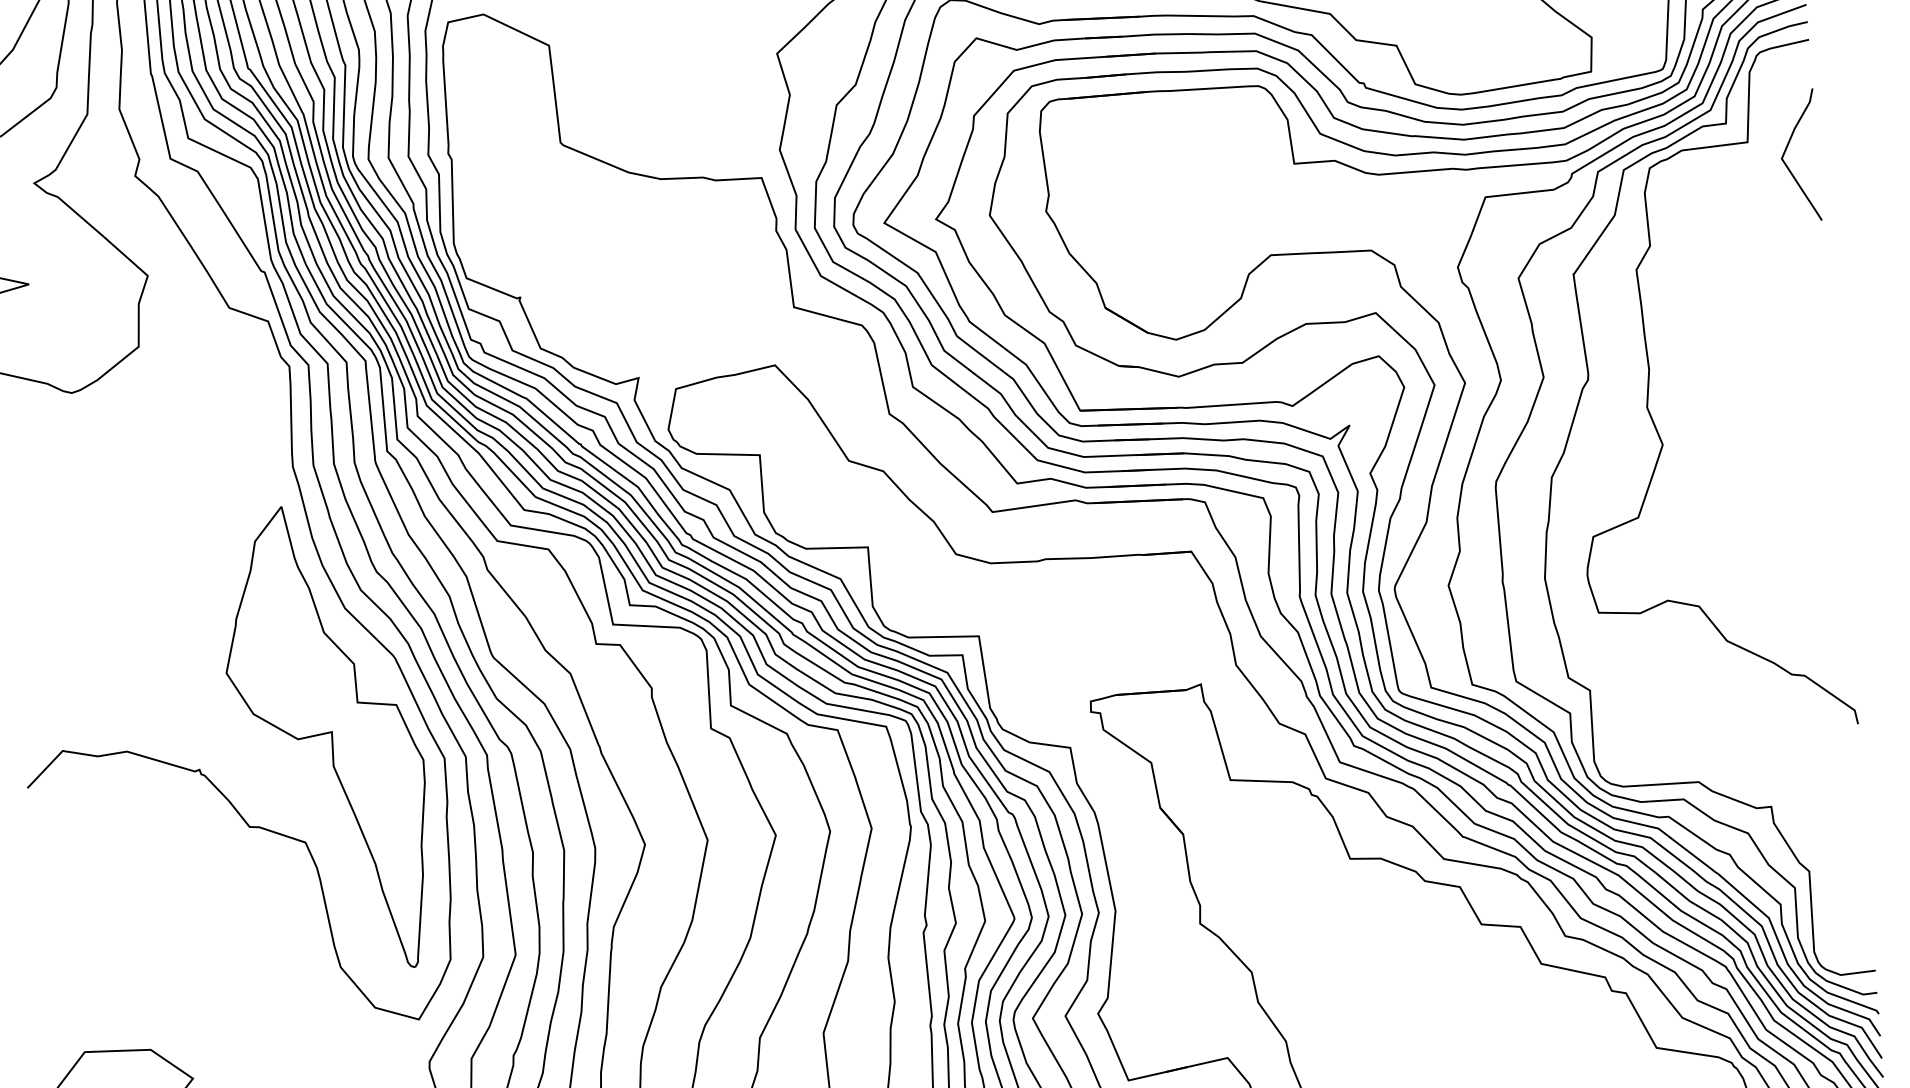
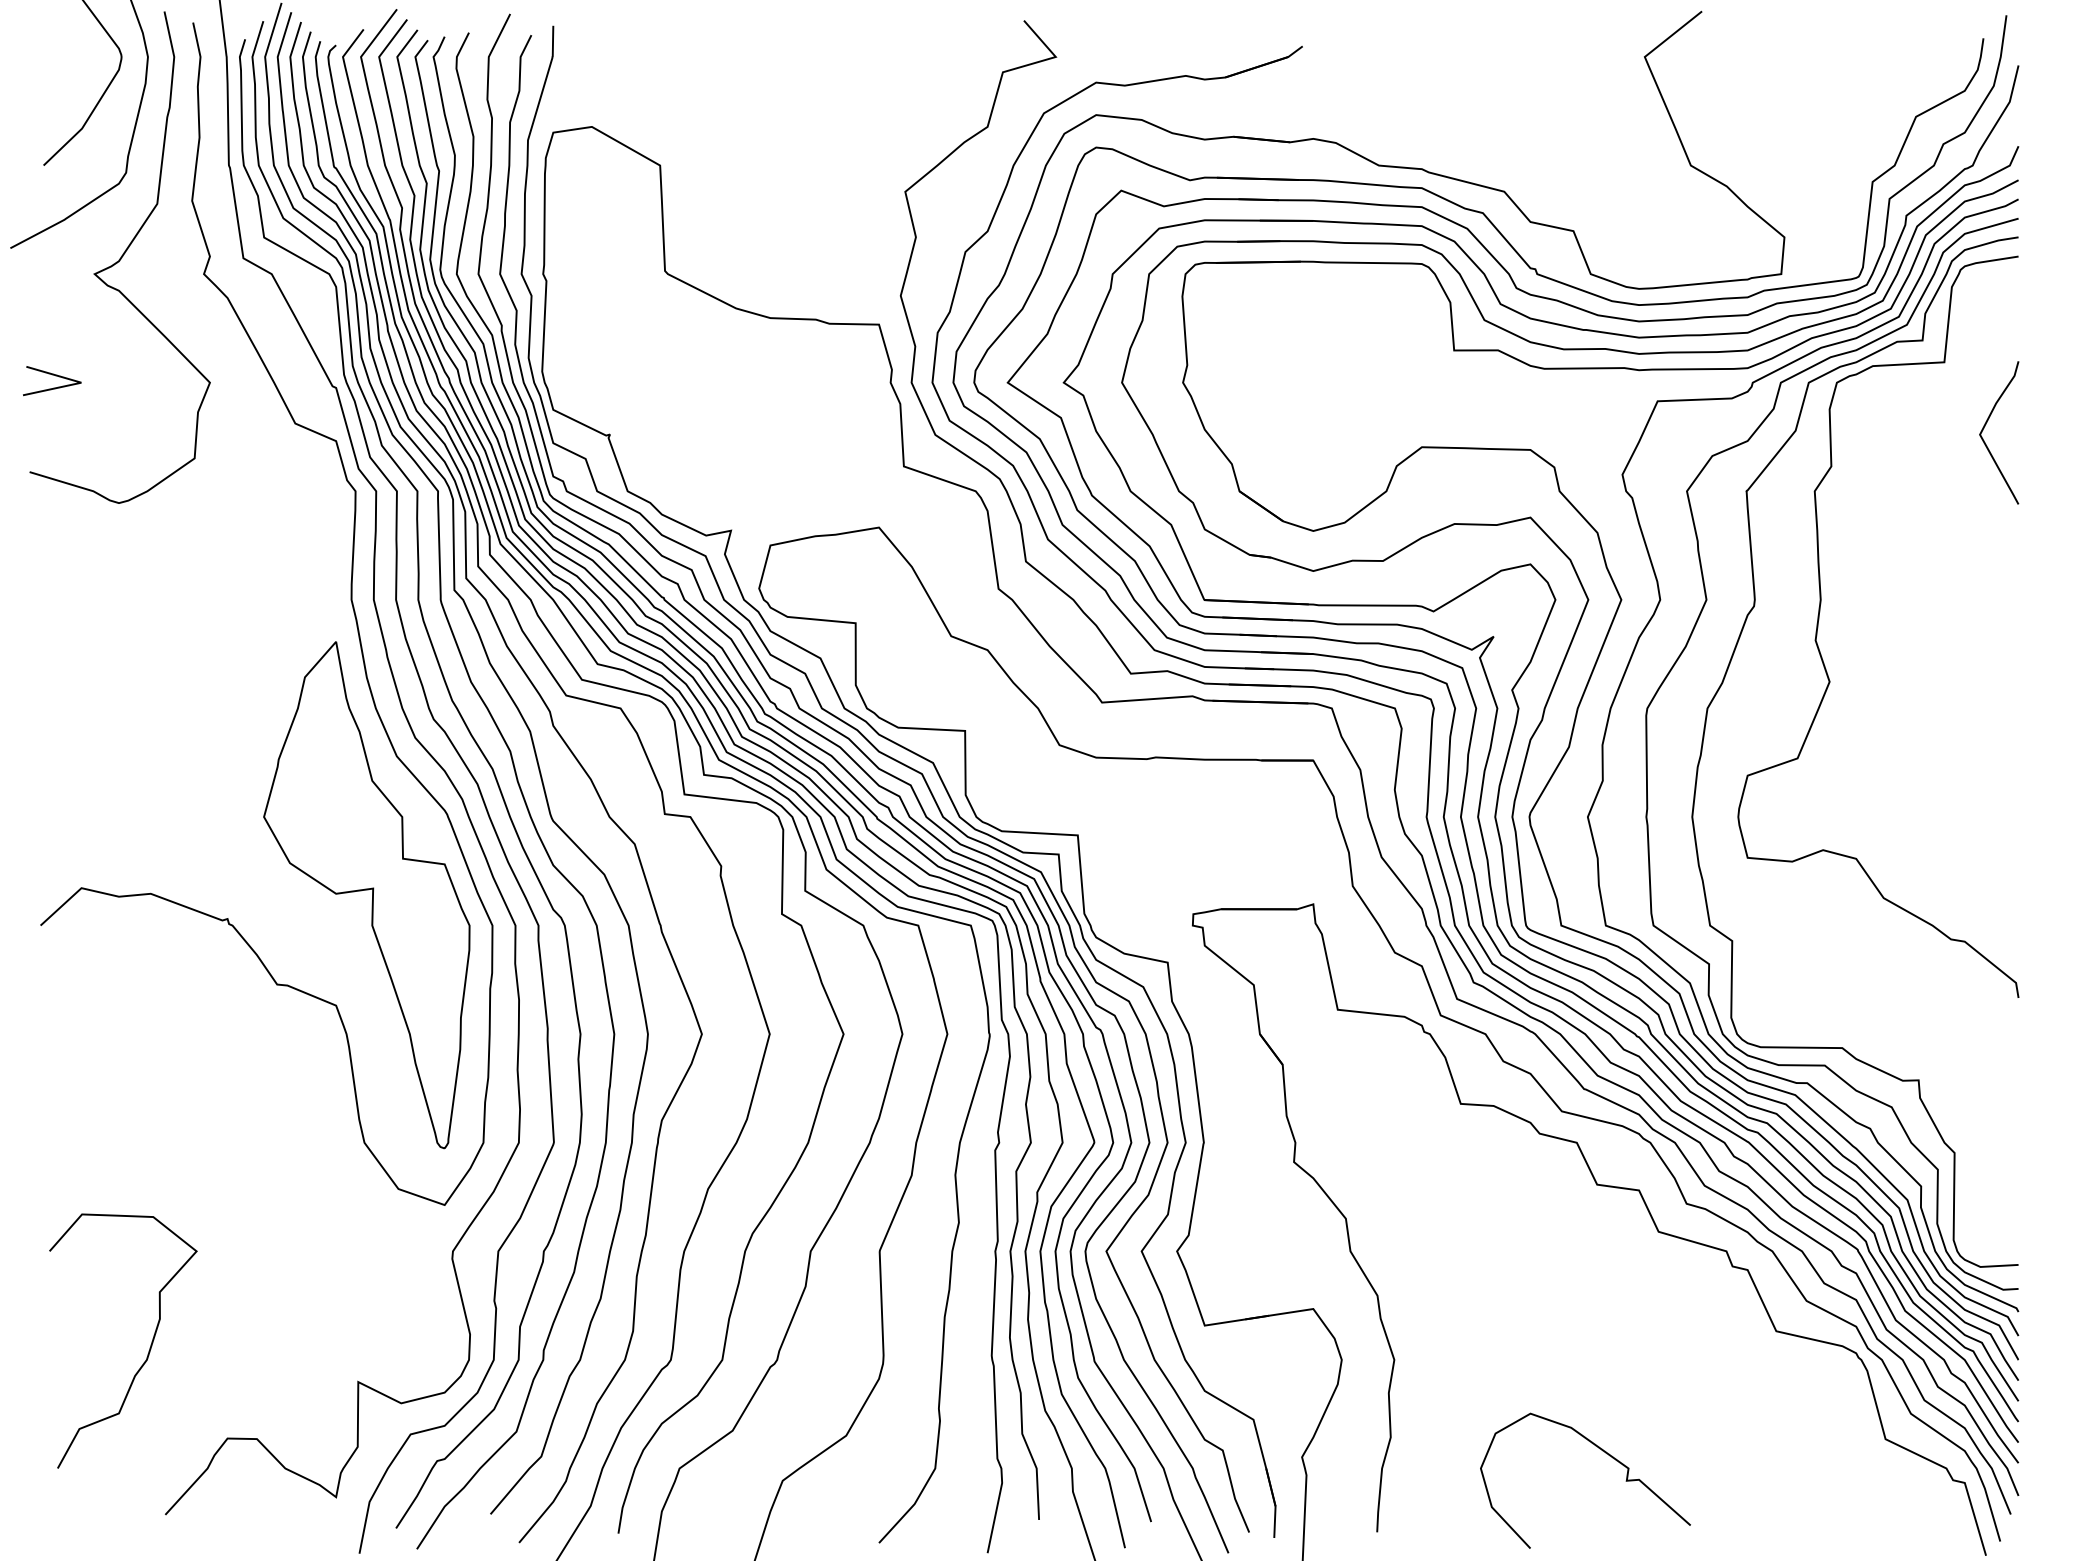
curve: (1786, 150) -> (1985, 426), moved

